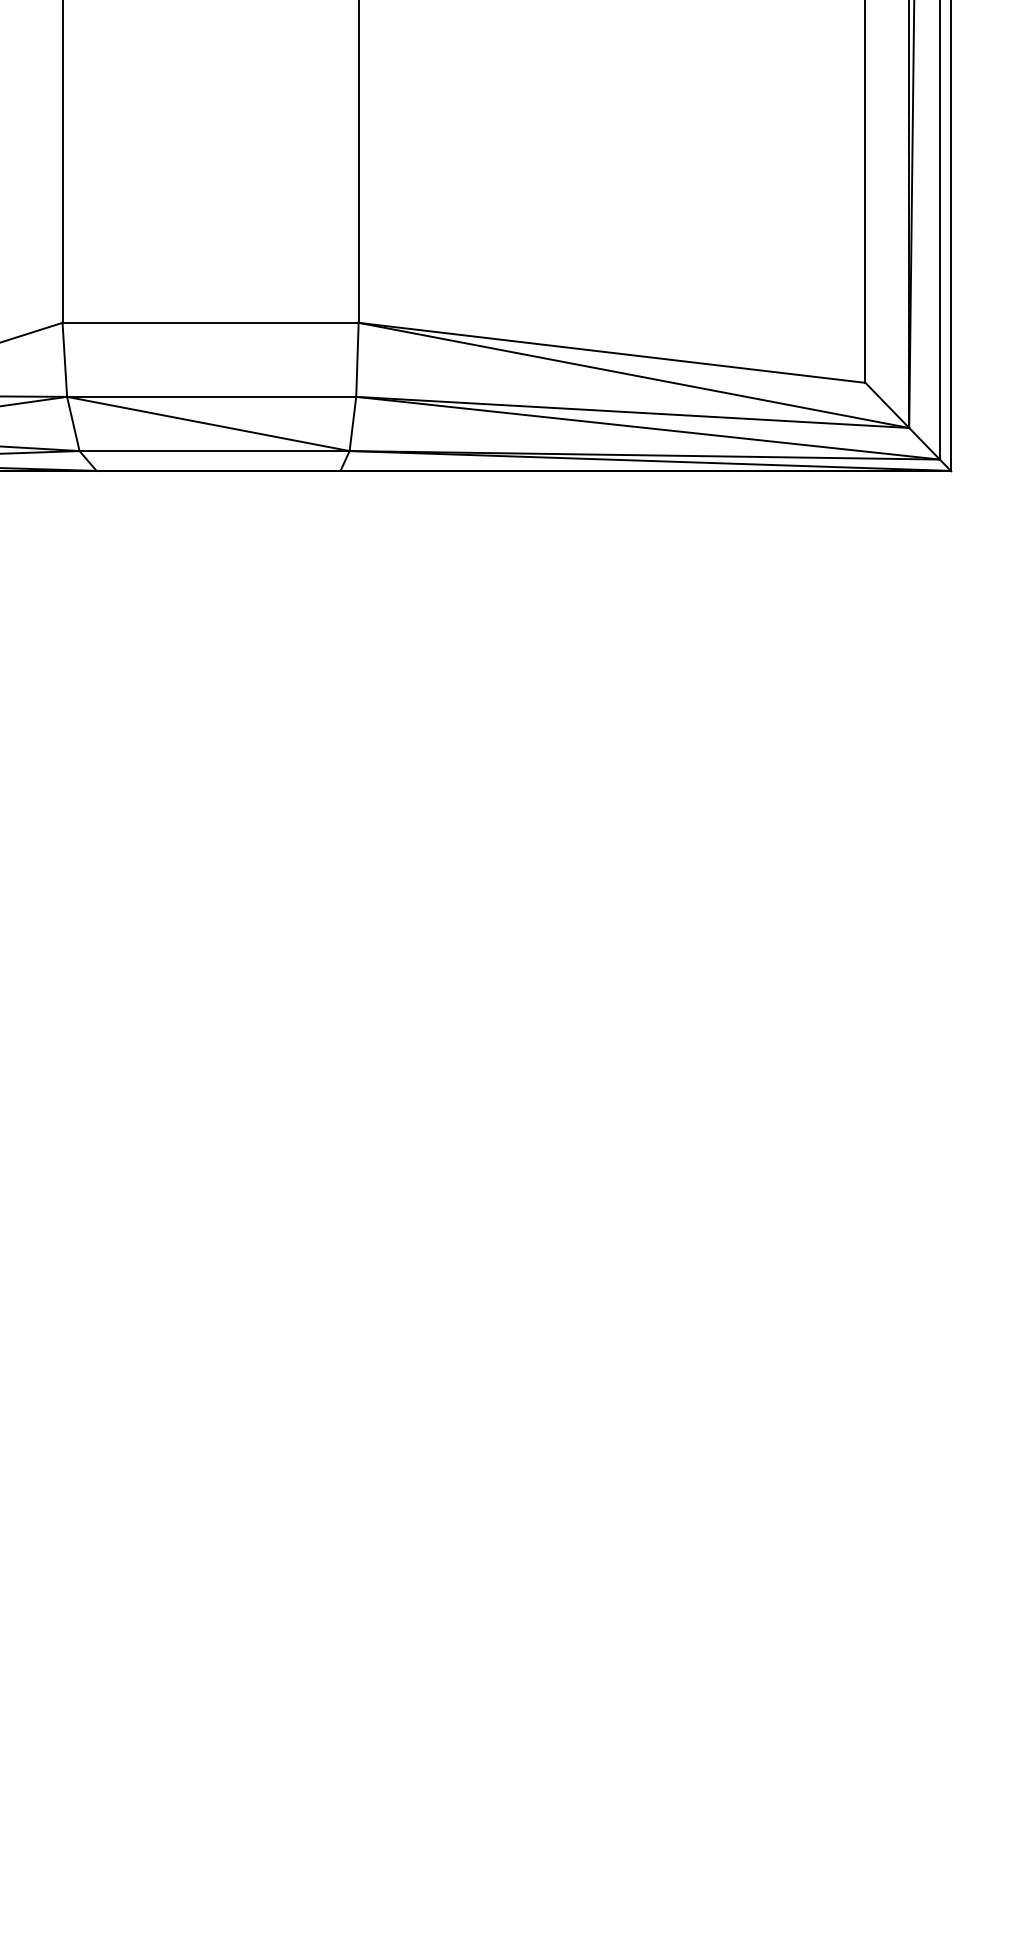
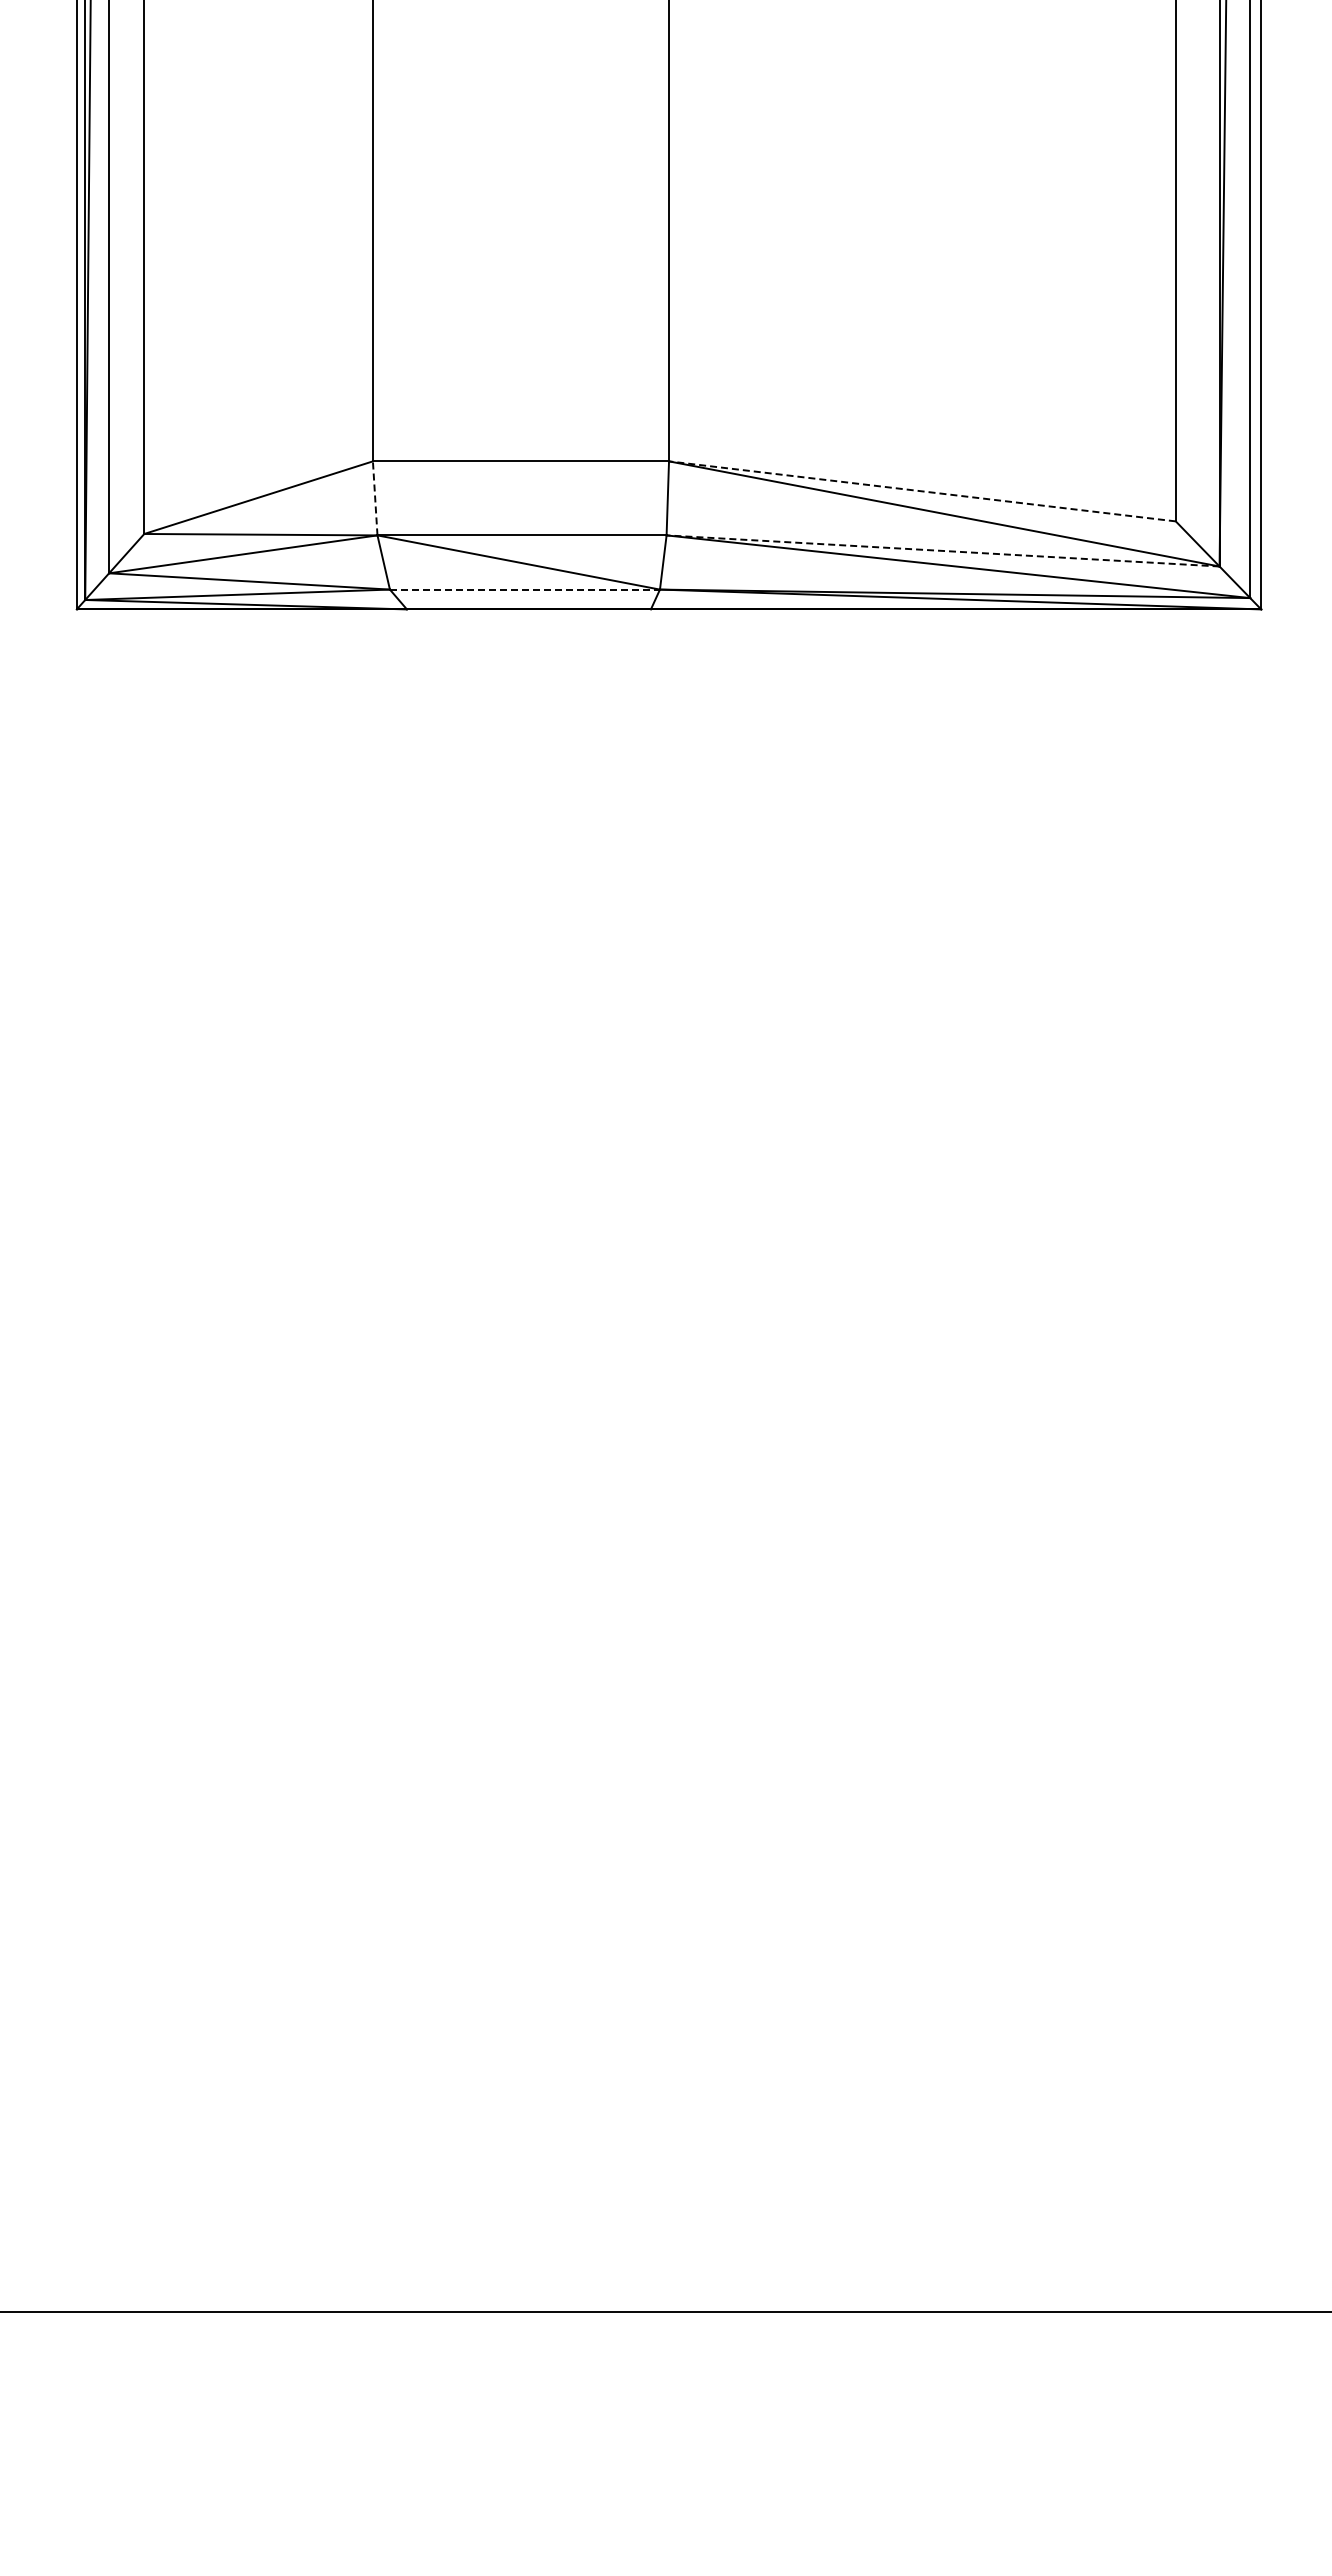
line: (611, 352) -> (921, 491), solid -> dashed
line: (65, 358) -> (375, 497), solid -> dashed
line: (633, 411) -> (943, 550), solid -> dashed
line: (215, 450) -> (525, 589), solid -> dashed

